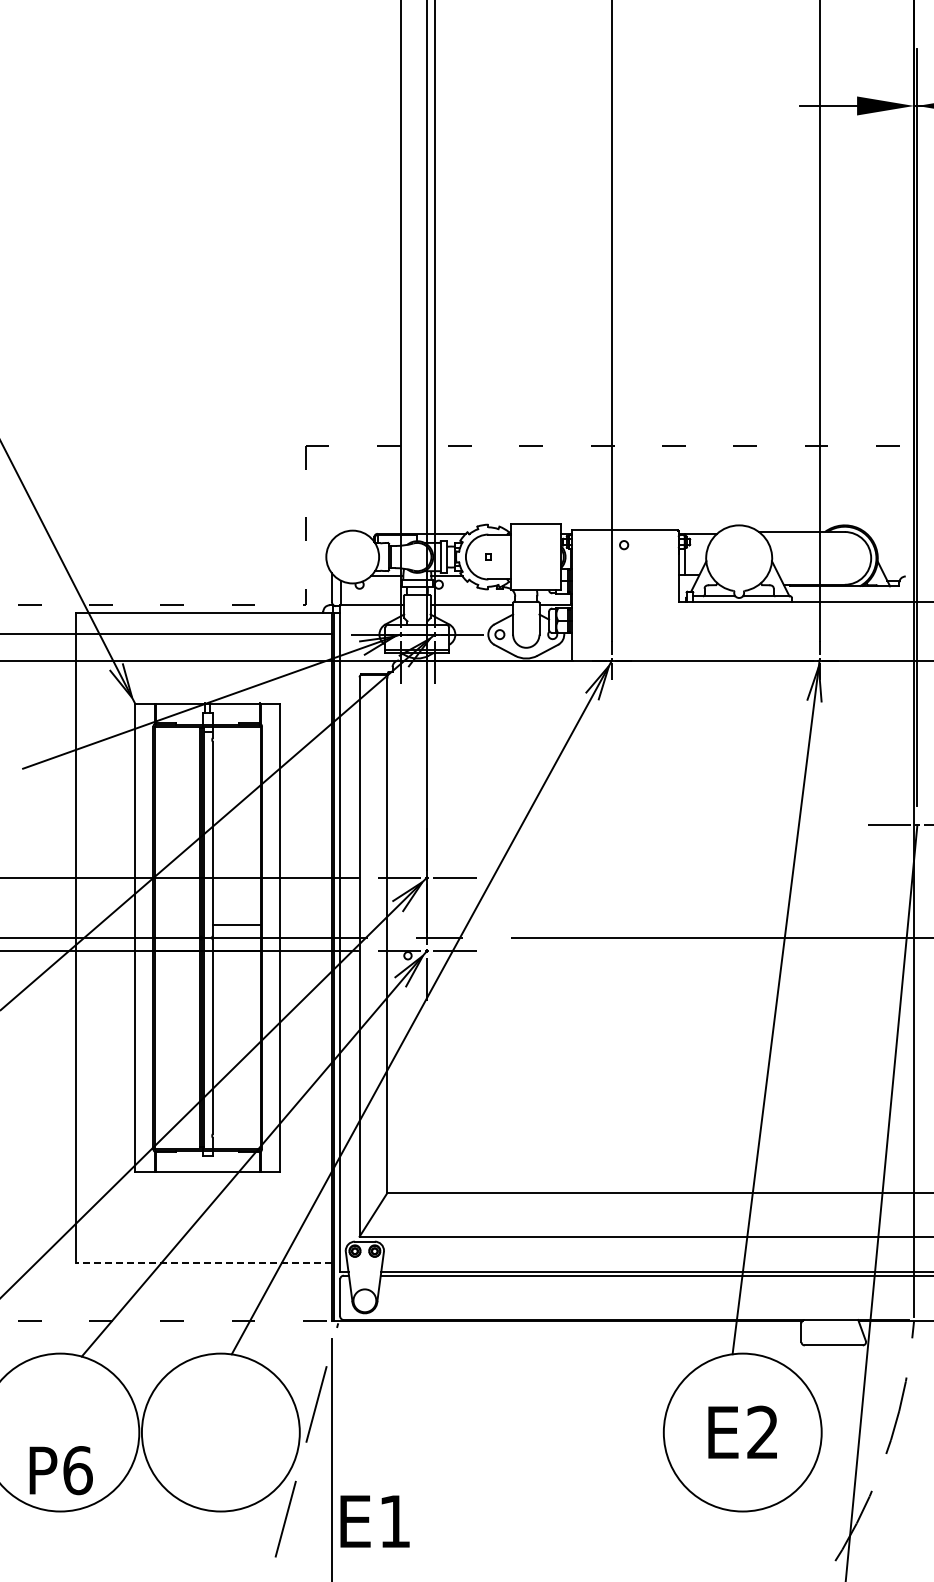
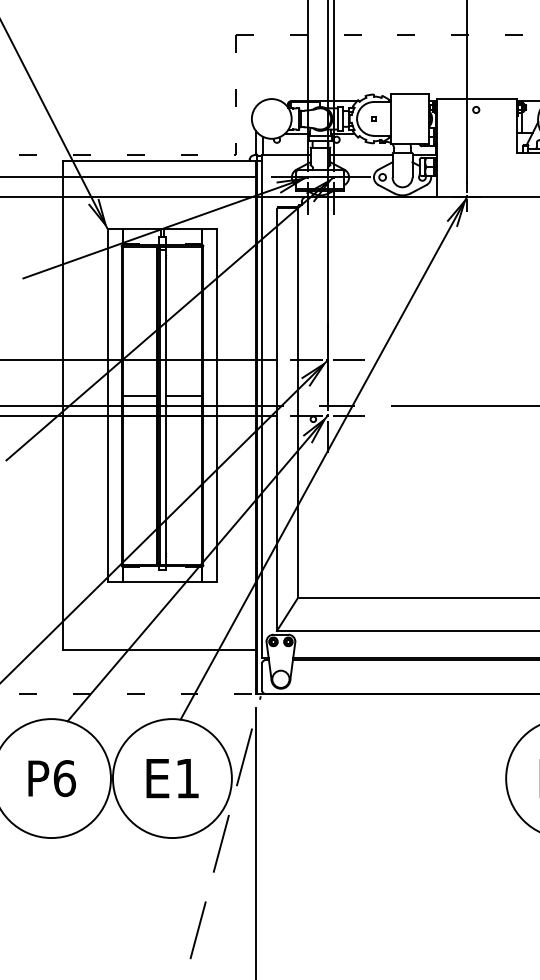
line: (177, 924) -> (139, 395), added
line: (203, 1262) -> (159, 650), dashed -> solid
text: (60, 1470) -> (51, 778), moved
text: (374, 1521) -> (172, 778), moved

